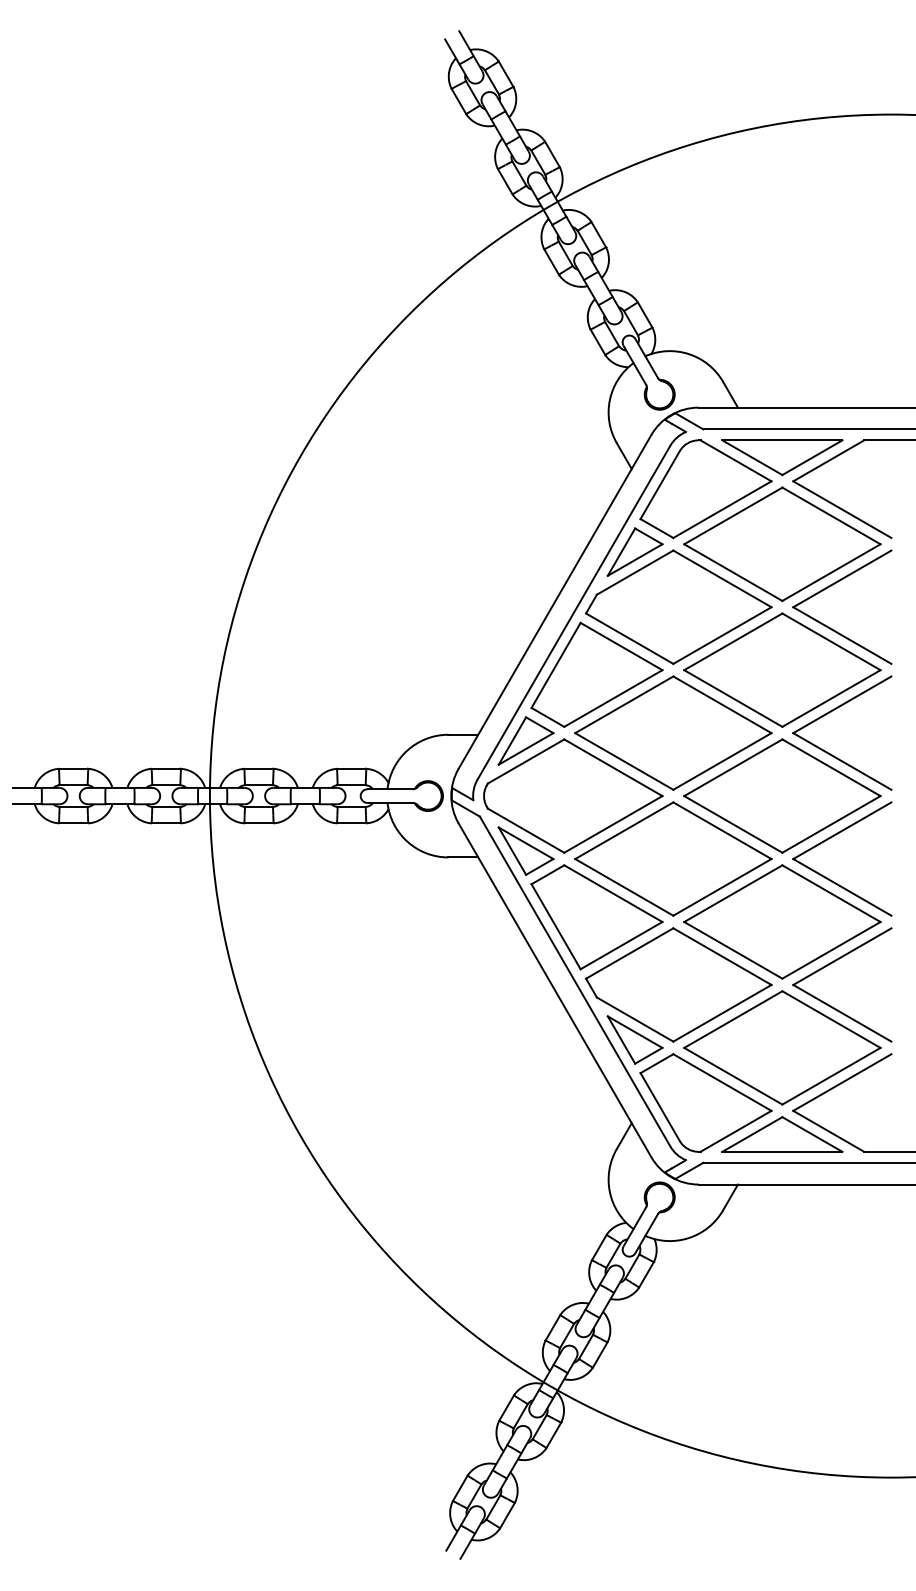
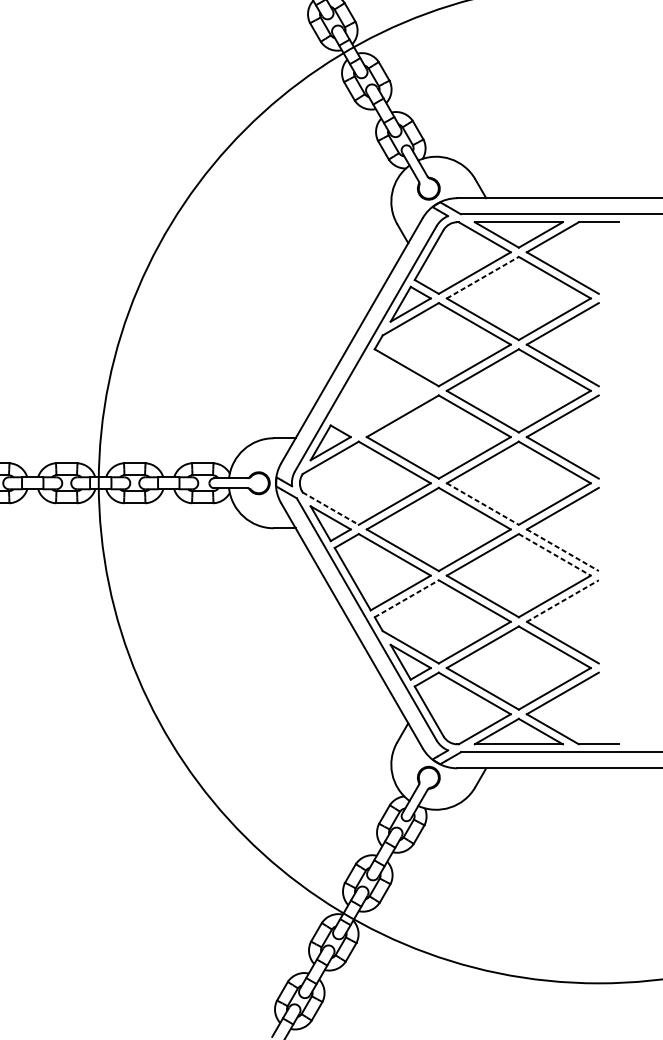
line: (733, 515) -> (482, 277), solid -> dashed
part: (596, 674) -> (382, 394), removed
line: (733, 824) -> (482, 504), solid -> dashed
line: (526, 830) -> (331, 508), solid -> dashed
line: (842, 887) -> (562, 550), solid -> dashed
line: (831, 893) -> (554, 554), solid -> dashed
line: (630, 953) -> (407, 598), solid -> dashed
line: (842, 956) -> (562, 600), solid -> dashed

